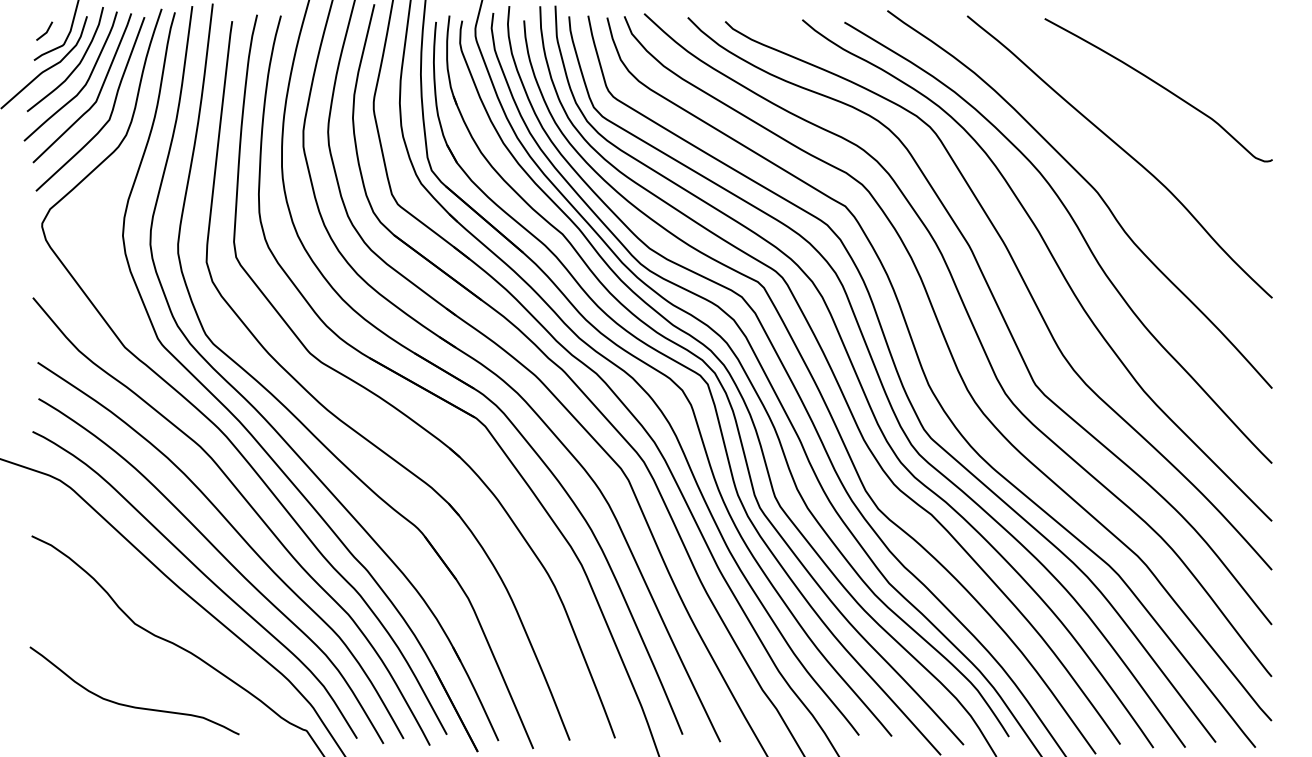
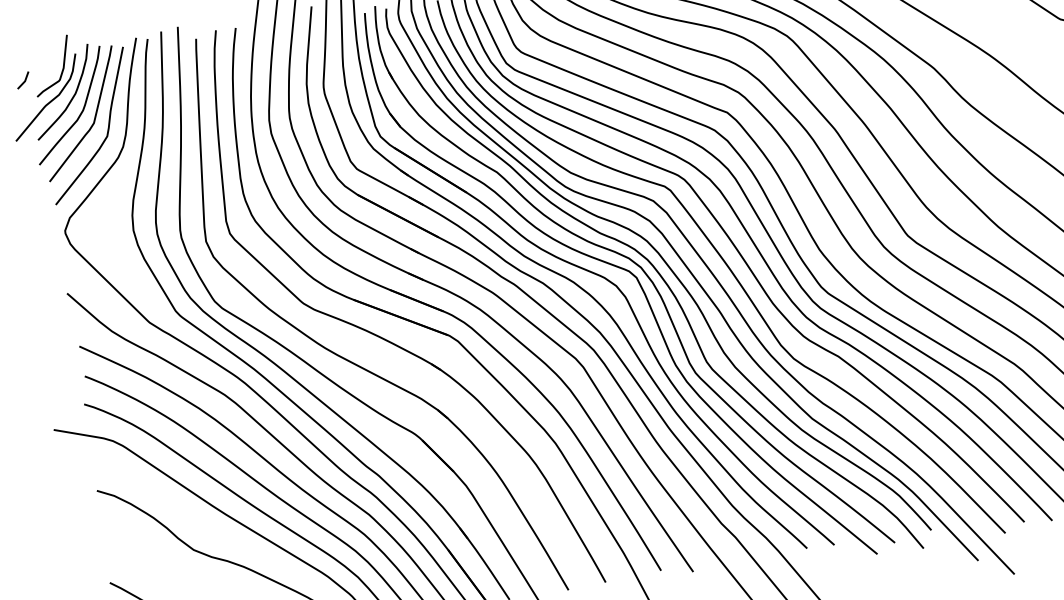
line: (46, 30) -> (24, 79), moved

